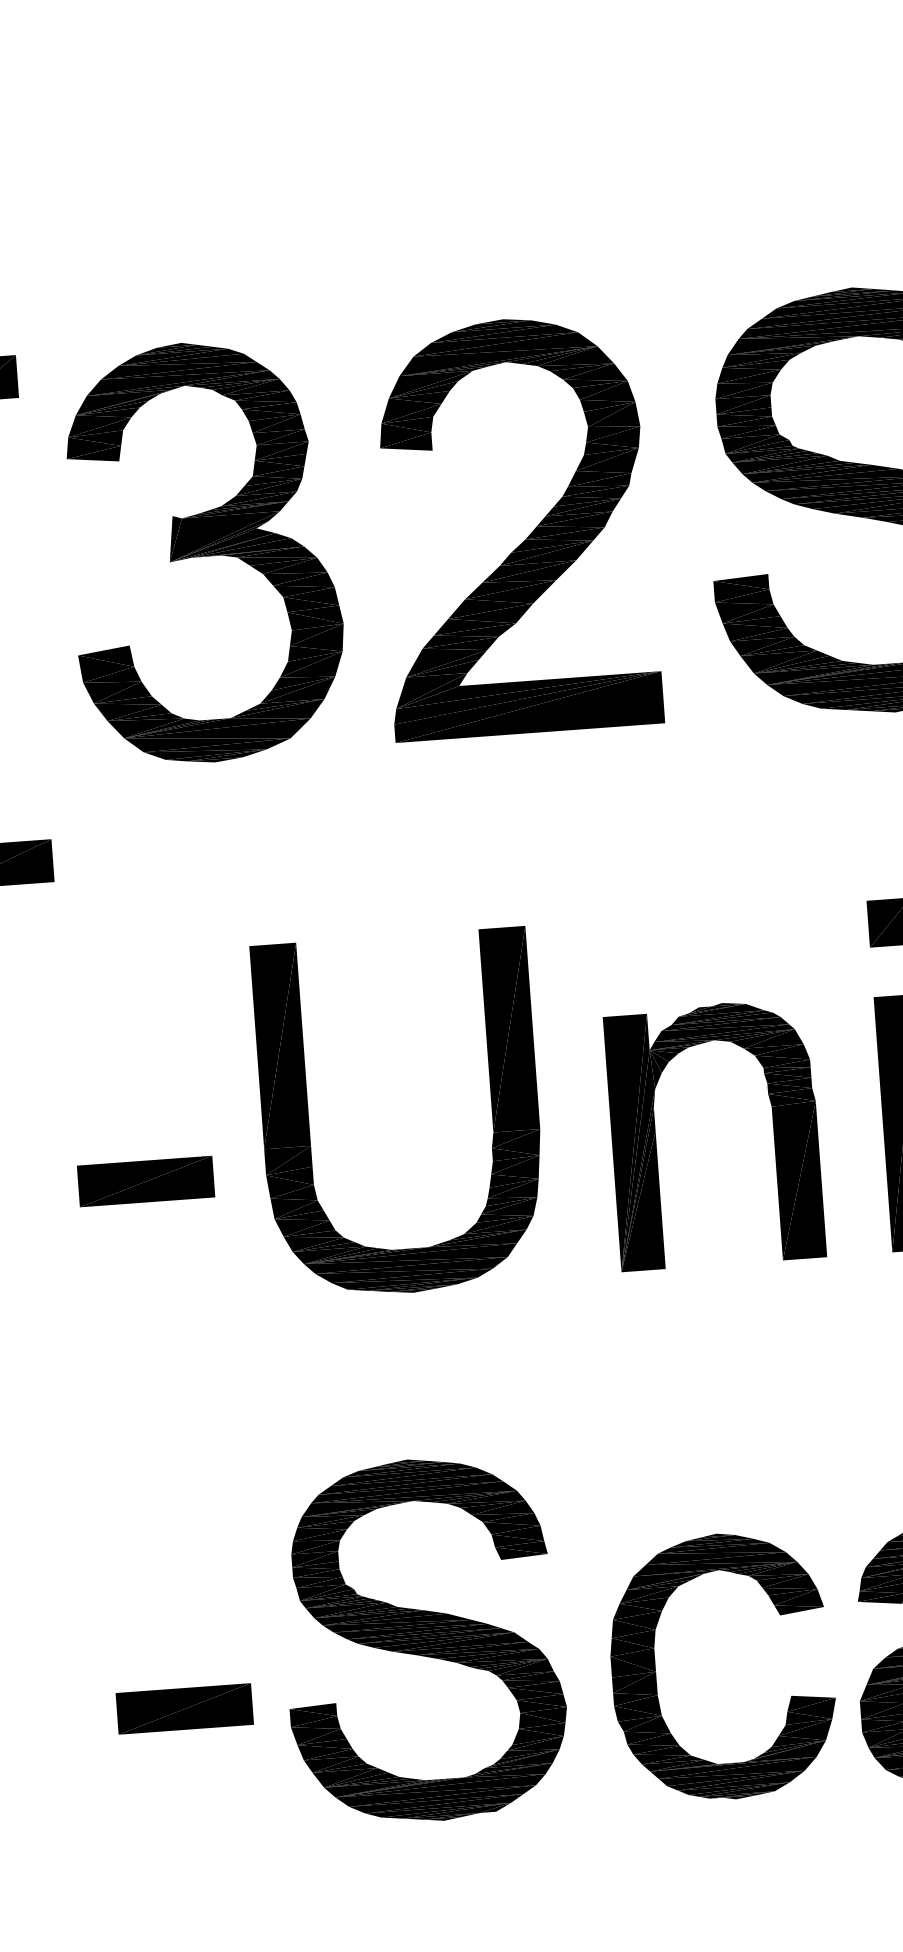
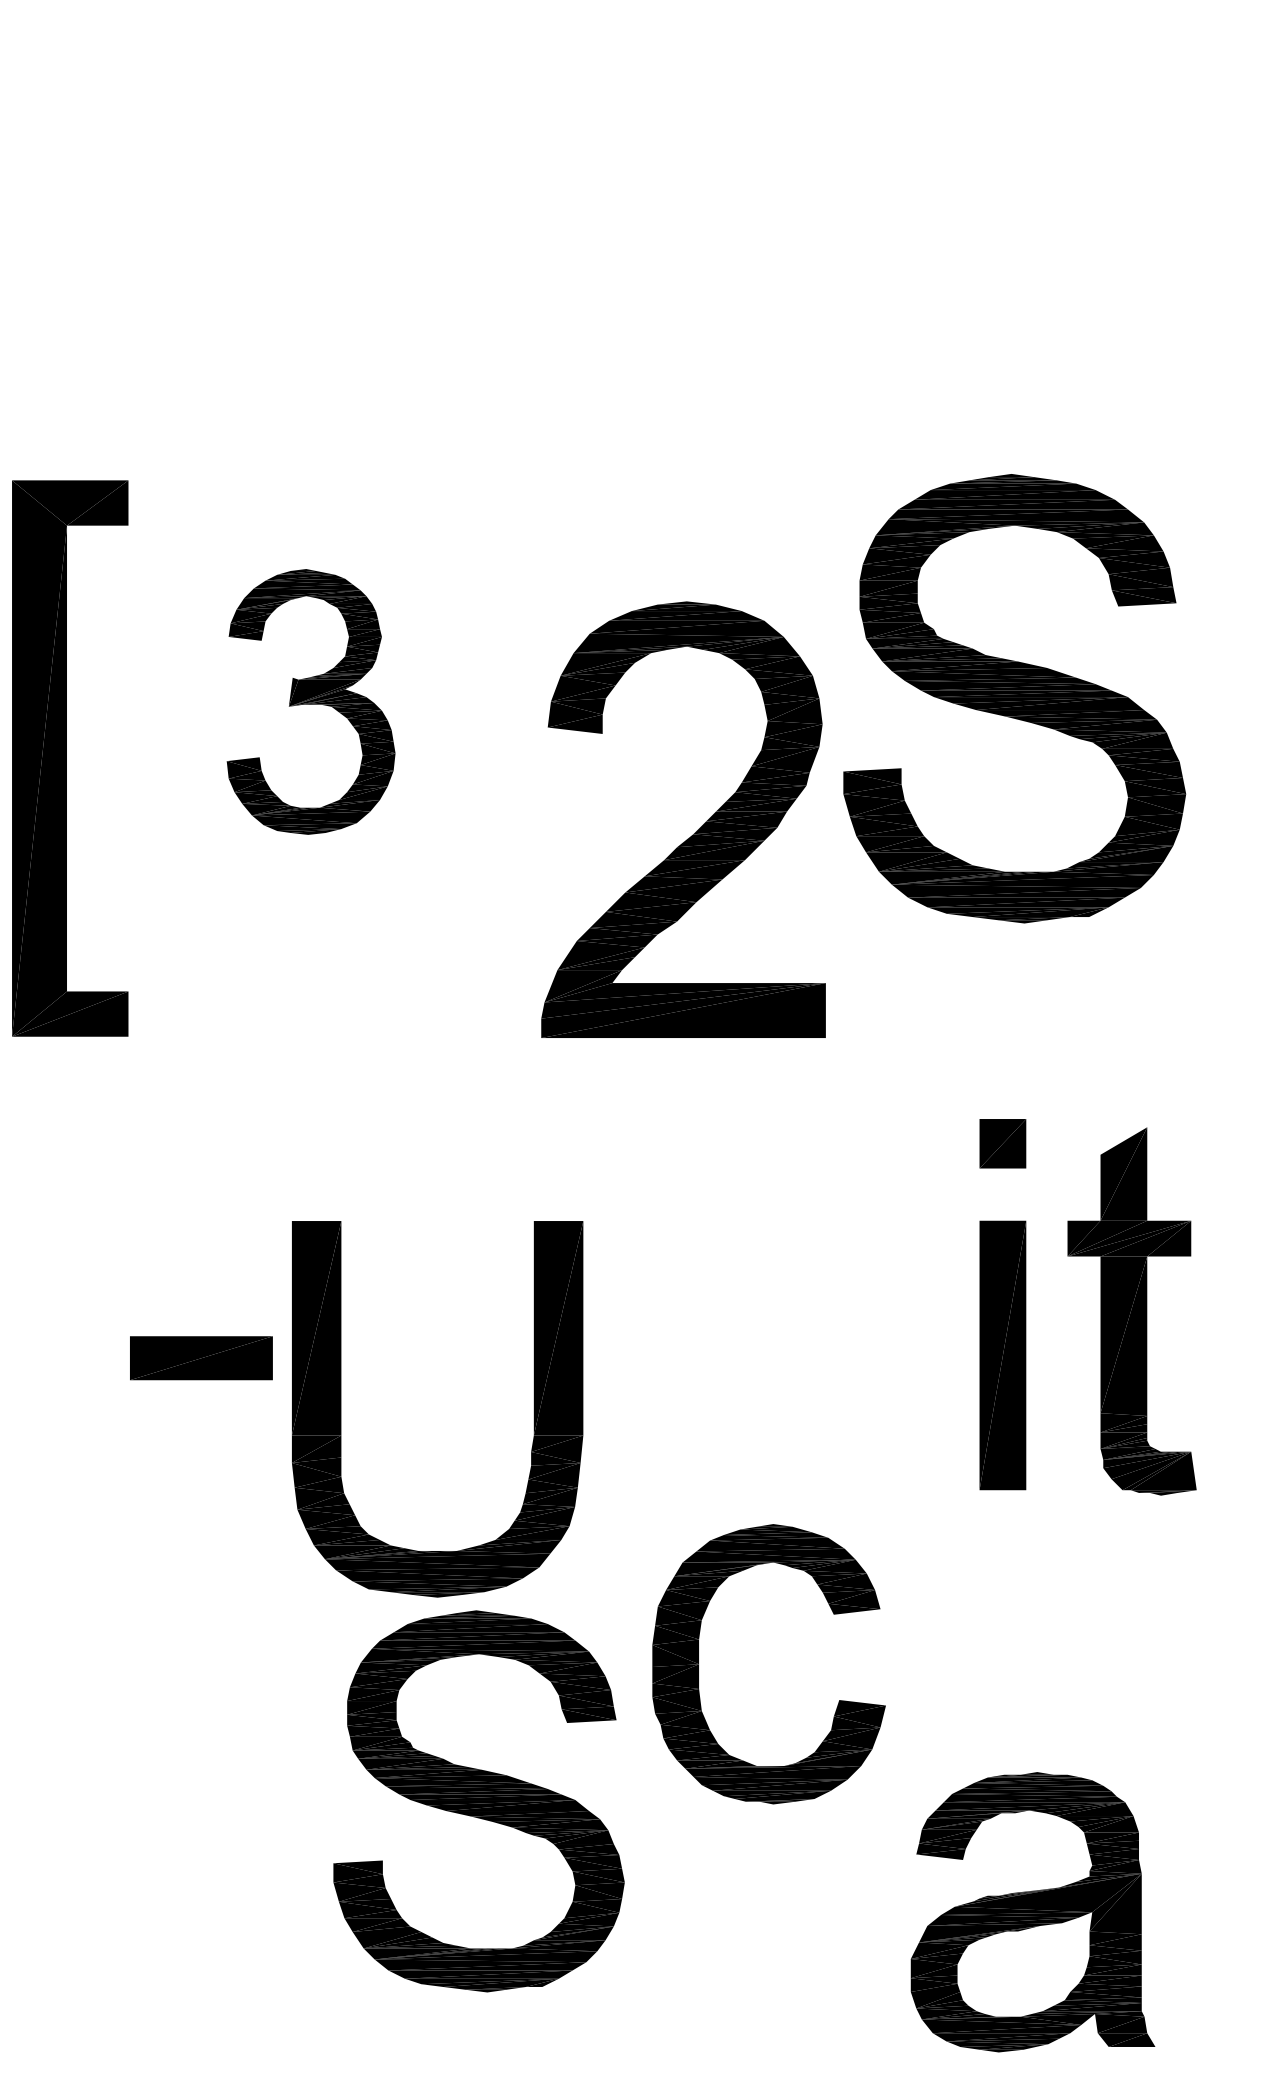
part: (524, 539) -> (692, 834), moved
part: (203, 551) -> (310, 701), size x0.6
part: (309, 1121) -> (341, 1409), moved
part: (656, 1138) -> (740, 1352), removed
part: (422, 1640) -> (478, 1801), moved
part: (655, 1671) -> (698, 1664), moved
part: (184, 1708) -> (201, 1914), removed

